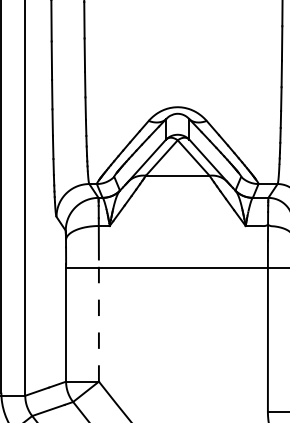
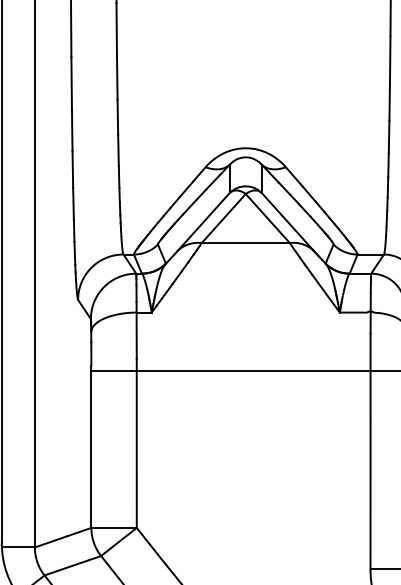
line: (98, 320) -> (136, 443), dashed -> solid

